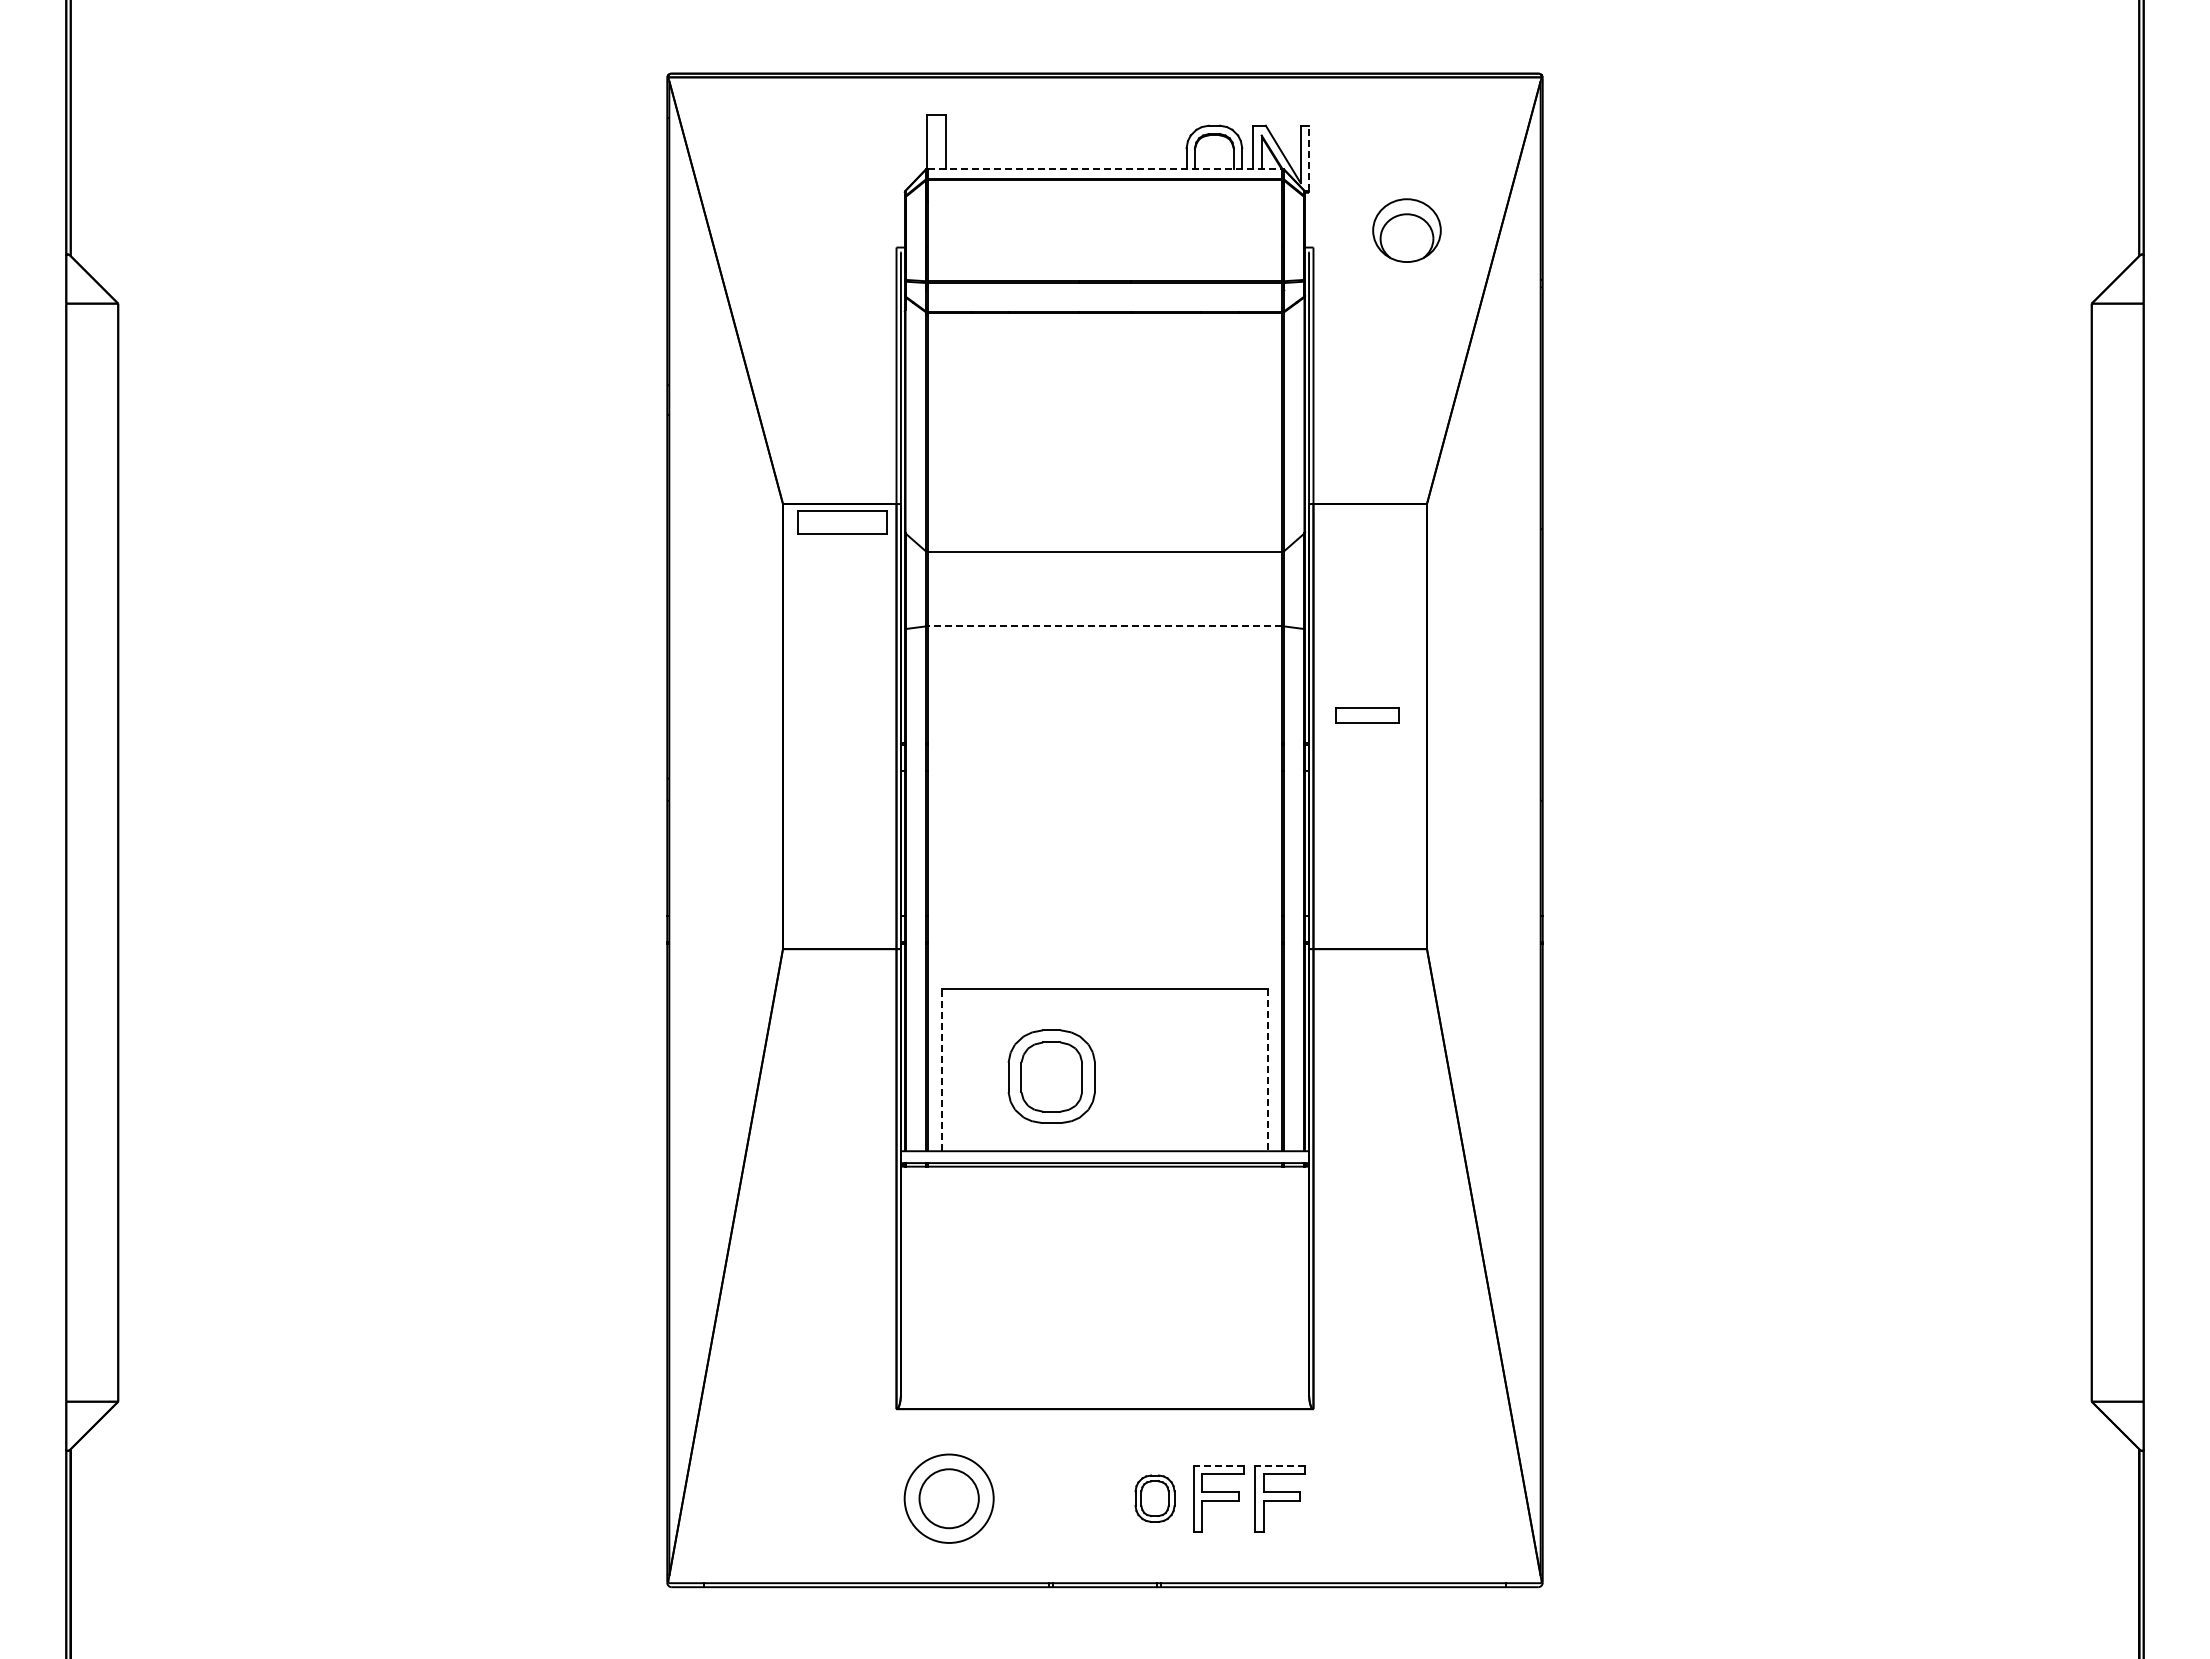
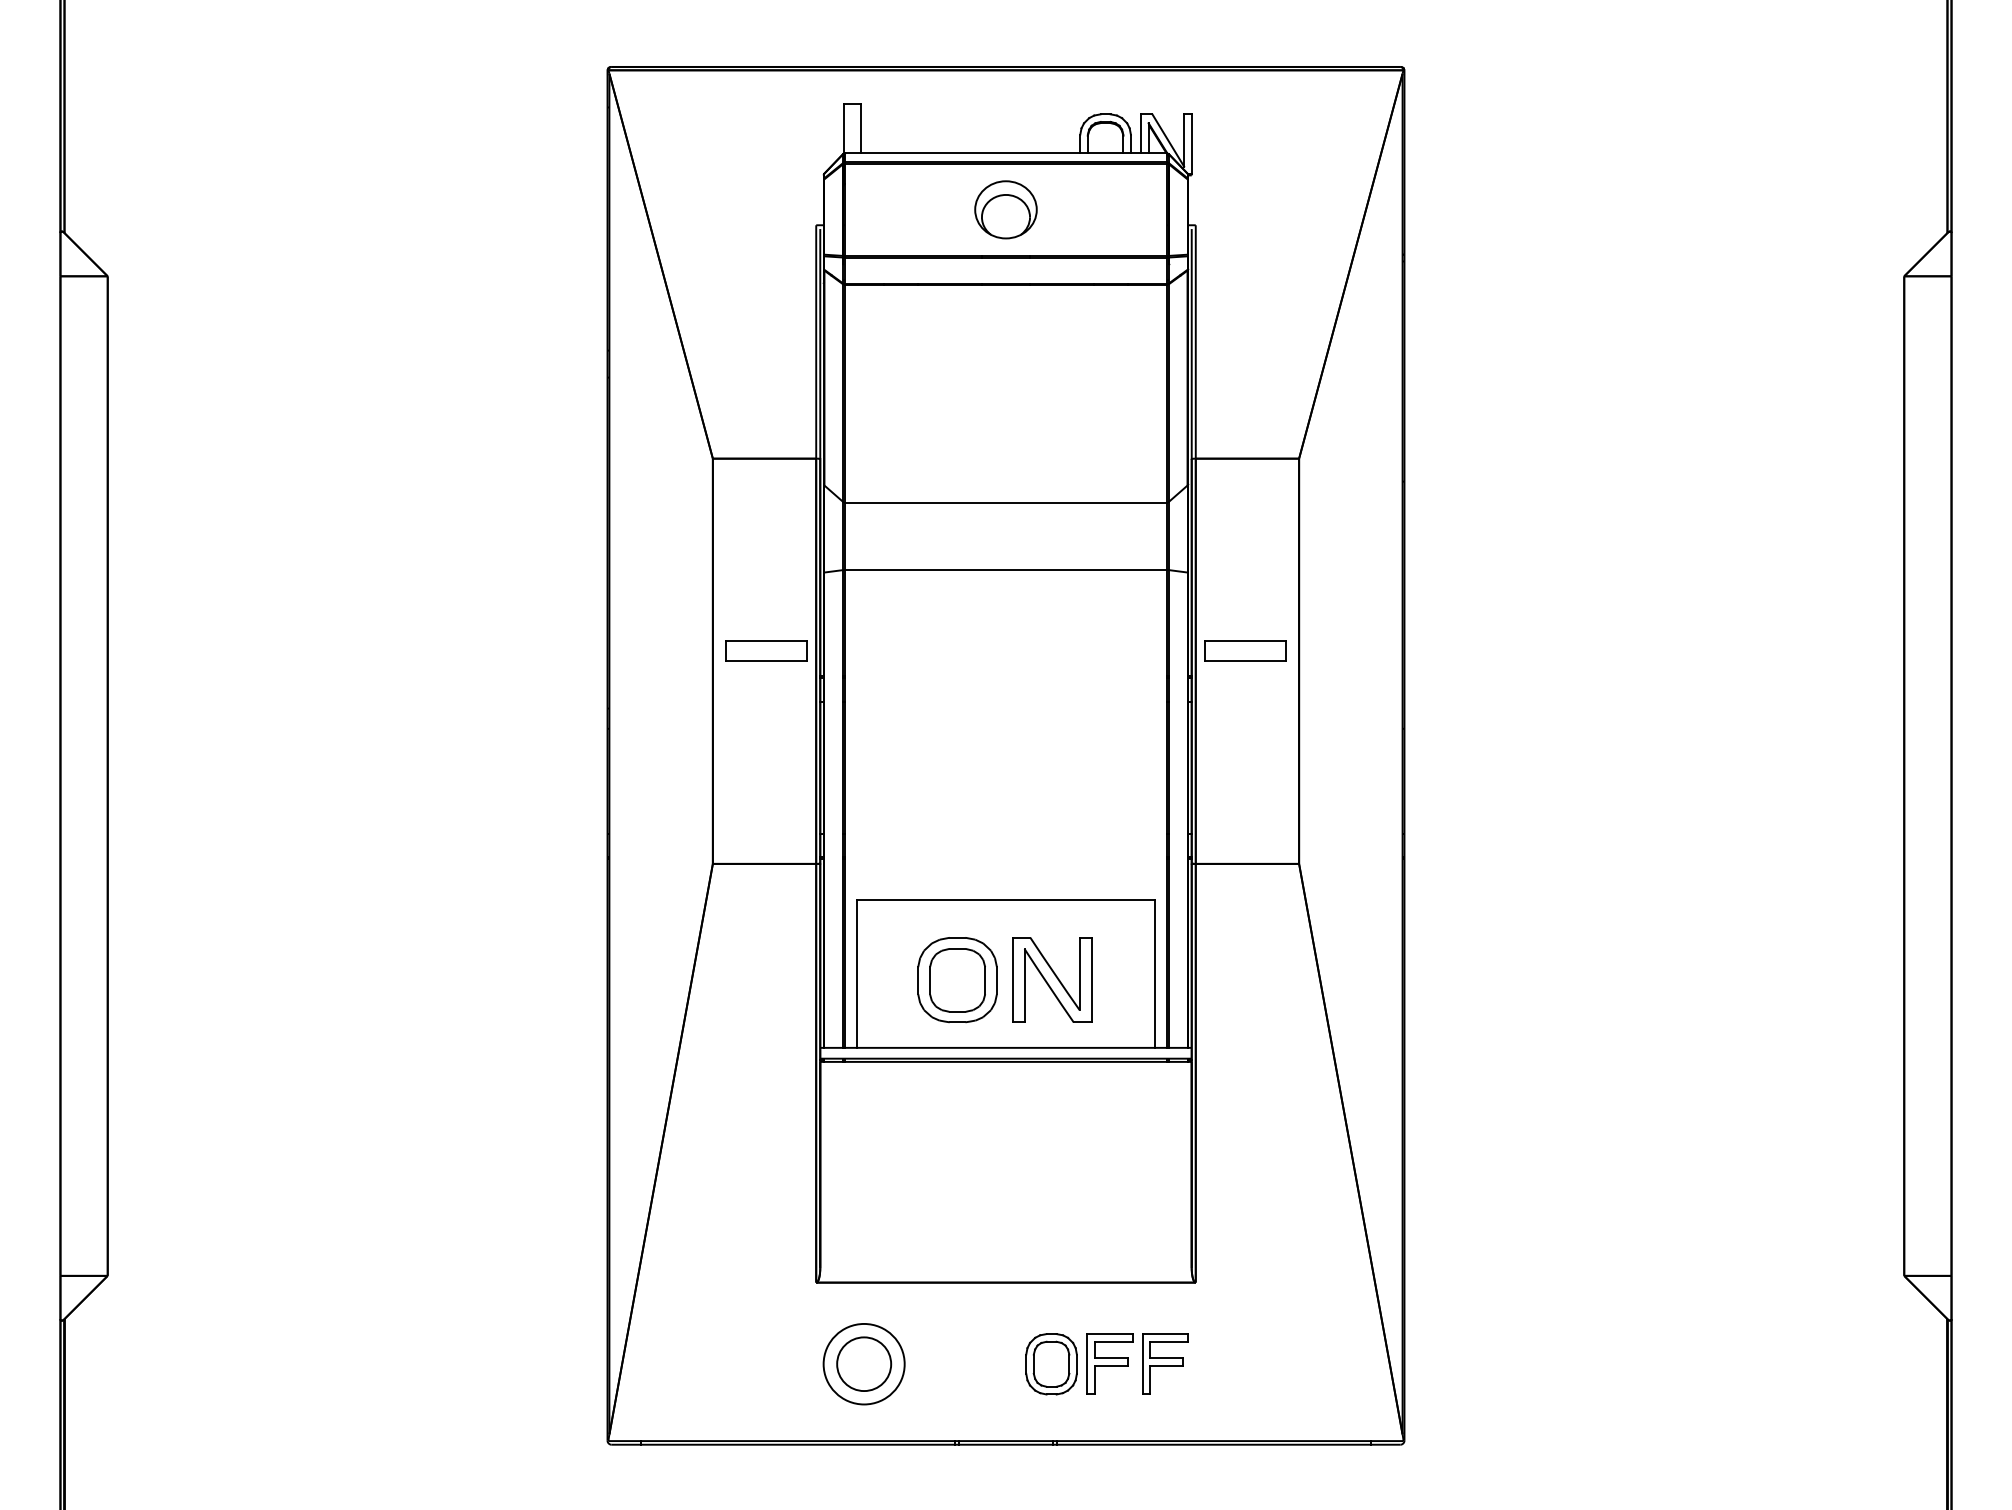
line: (1309, 158) -> (1192, 144), dashed -> solid
line: (1105, 168) -> (1006, 153), dashed -> solid
part: (1406, 230) -> (1005, 209), moved
part: (842, 522) -> (767, 651), moved
line: (1105, 626) -> (1006, 570), dashed -> solid
part: (1367, 715) -> (1244, 651), size x1.43
line: (941, 1069) -> (857, 973), dashed -> solid
line: (1268, 1070) -> (1154, 974), dashed -> solid
part: (1155, 1076) -> (1051, 979), added
line: (1218, 1465) -> (1109, 1333), dashed -> solid
line: (1279, 1465) -> (1164, 1333), dashed -> solid
part: (1154, 1498) -> (1051, 1363), size x1.43

